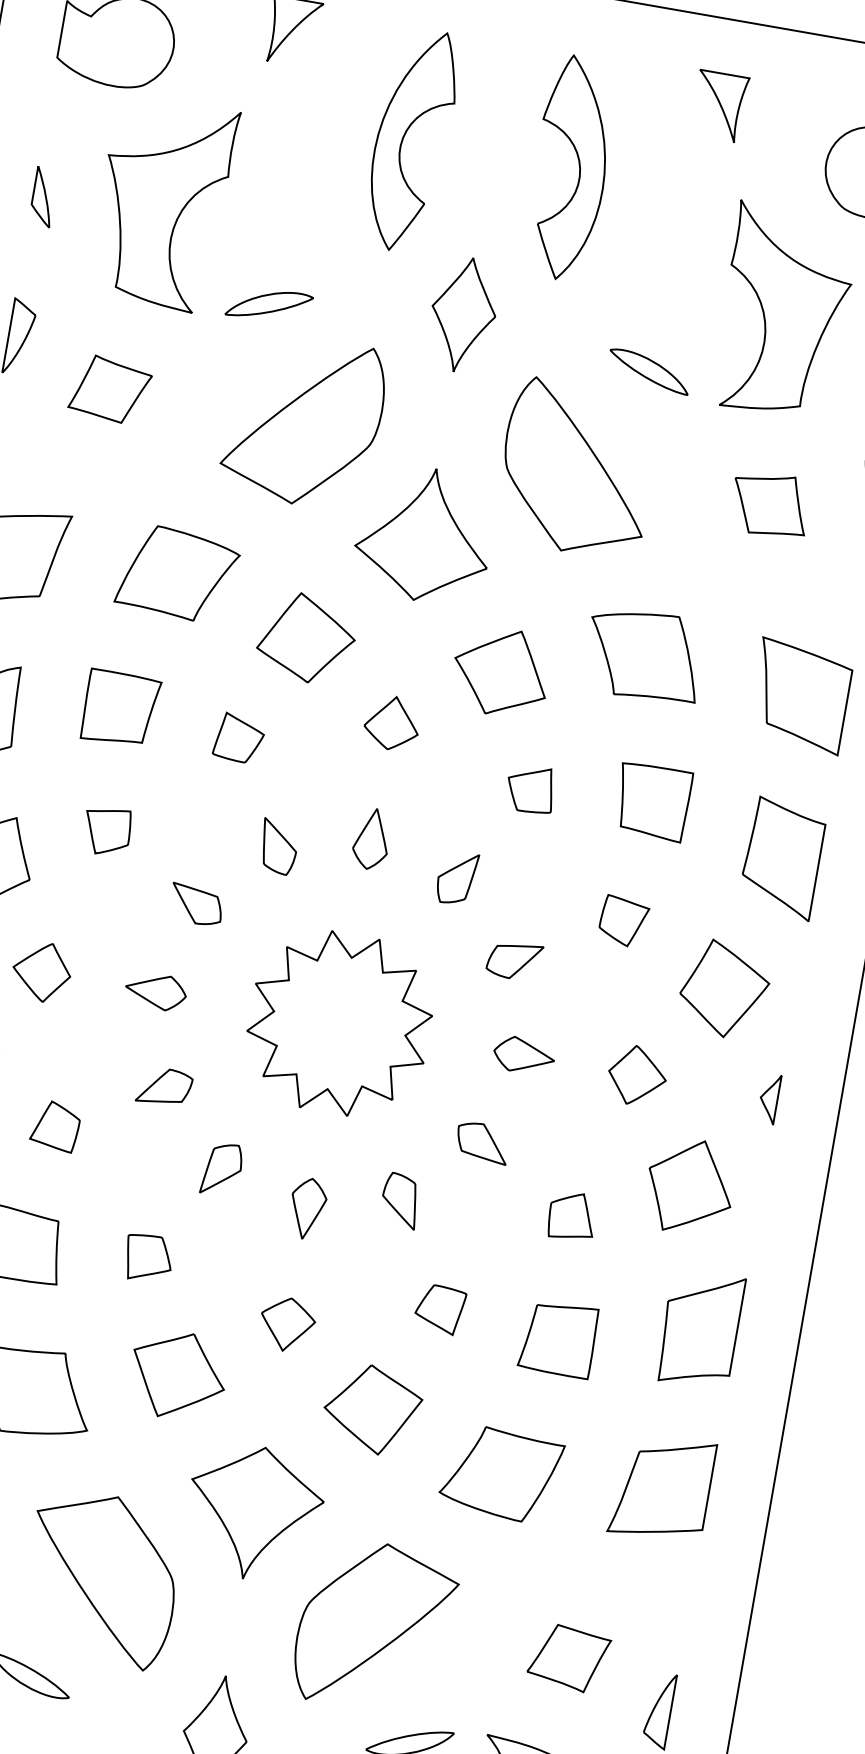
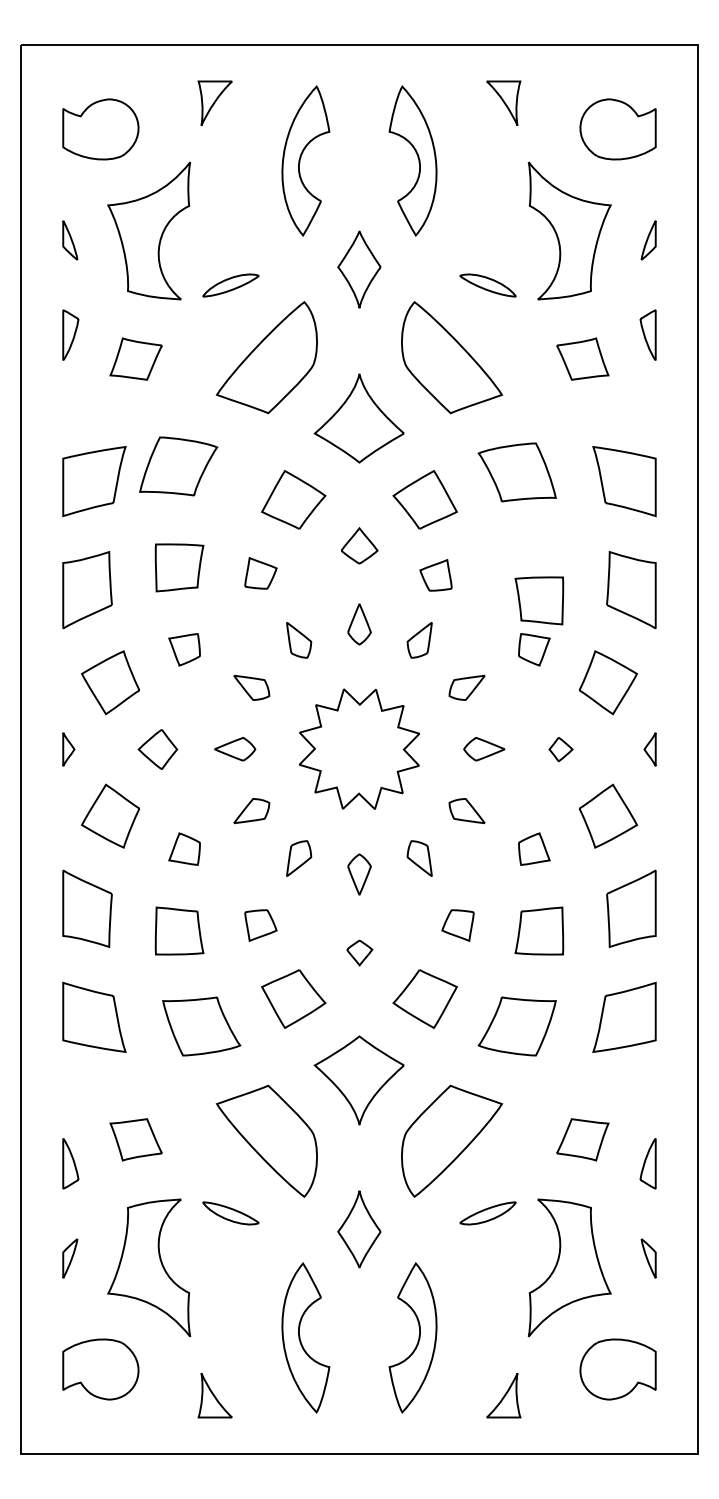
part: (177, 573) -> (178, 466), moved
part: (529, 789) -> (435, 575), moved
part: (652, 801) -> (539, 600), moved
part: (636, 1075) -> (560, 749), size x0.6
part: (287, 1323) -> (359, 952), size x0.7

